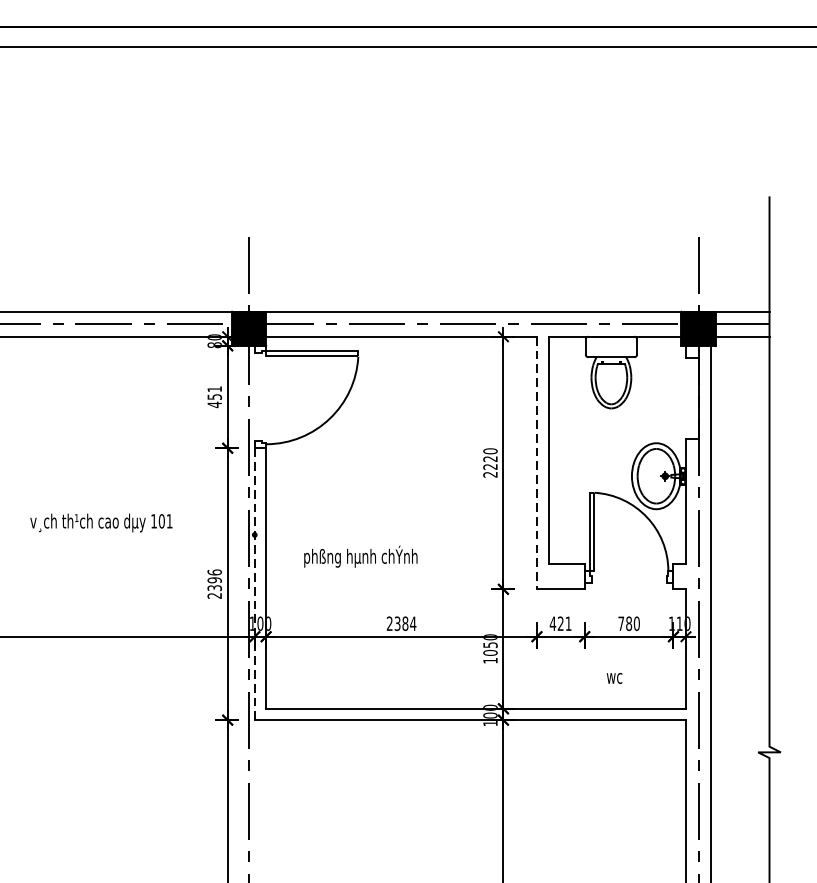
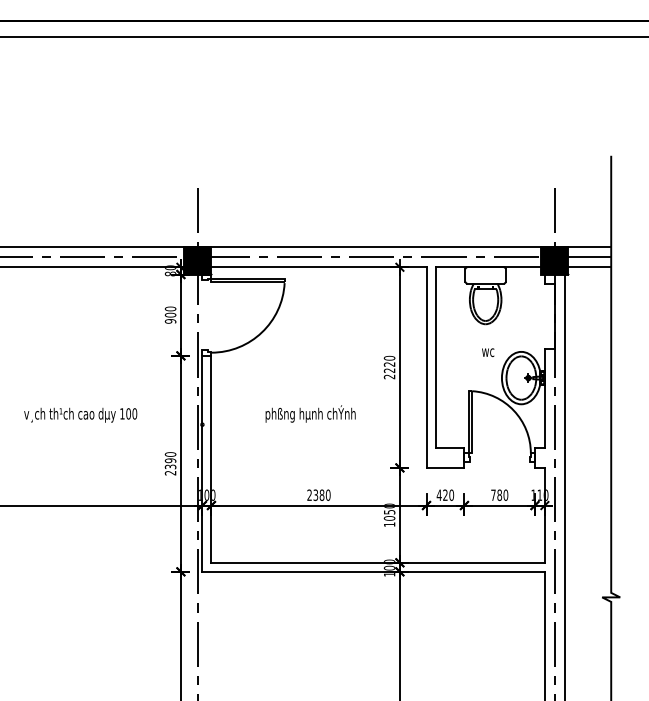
text: (214, 396) -> (170, 314), 451 -> 900
line: (536, 464) -> (426, 368), dashed -> solid
text: (169, 520) -> (134, 413), 101 -> 100
text: (360, 556) -> (310, 413), moved
text: (213, 572) -> (169, 454), 2396 -> 2390
line: (254, 583) -> (202, 463), dashed -> solid
text: (412, 622) -> (327, 494), 2384 -> 2380
text: (568, 622) -> (451, 494), 421 -> 420
text: (614, 678) -> (488, 352), moved

